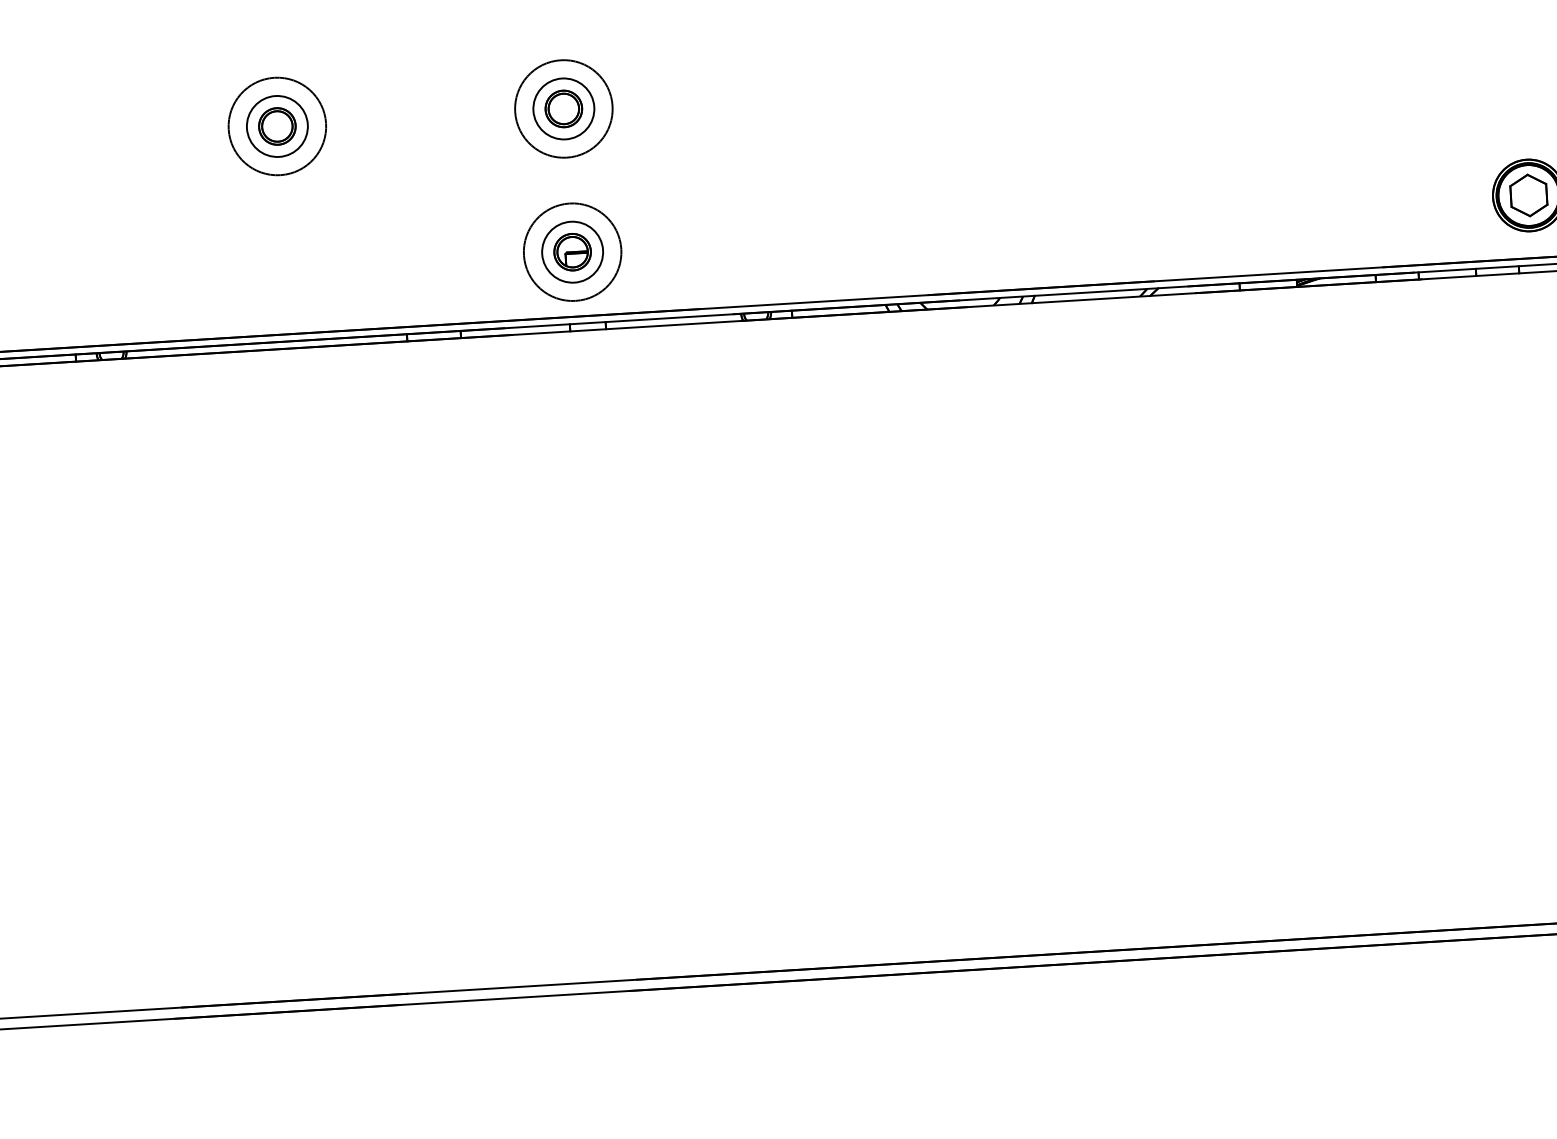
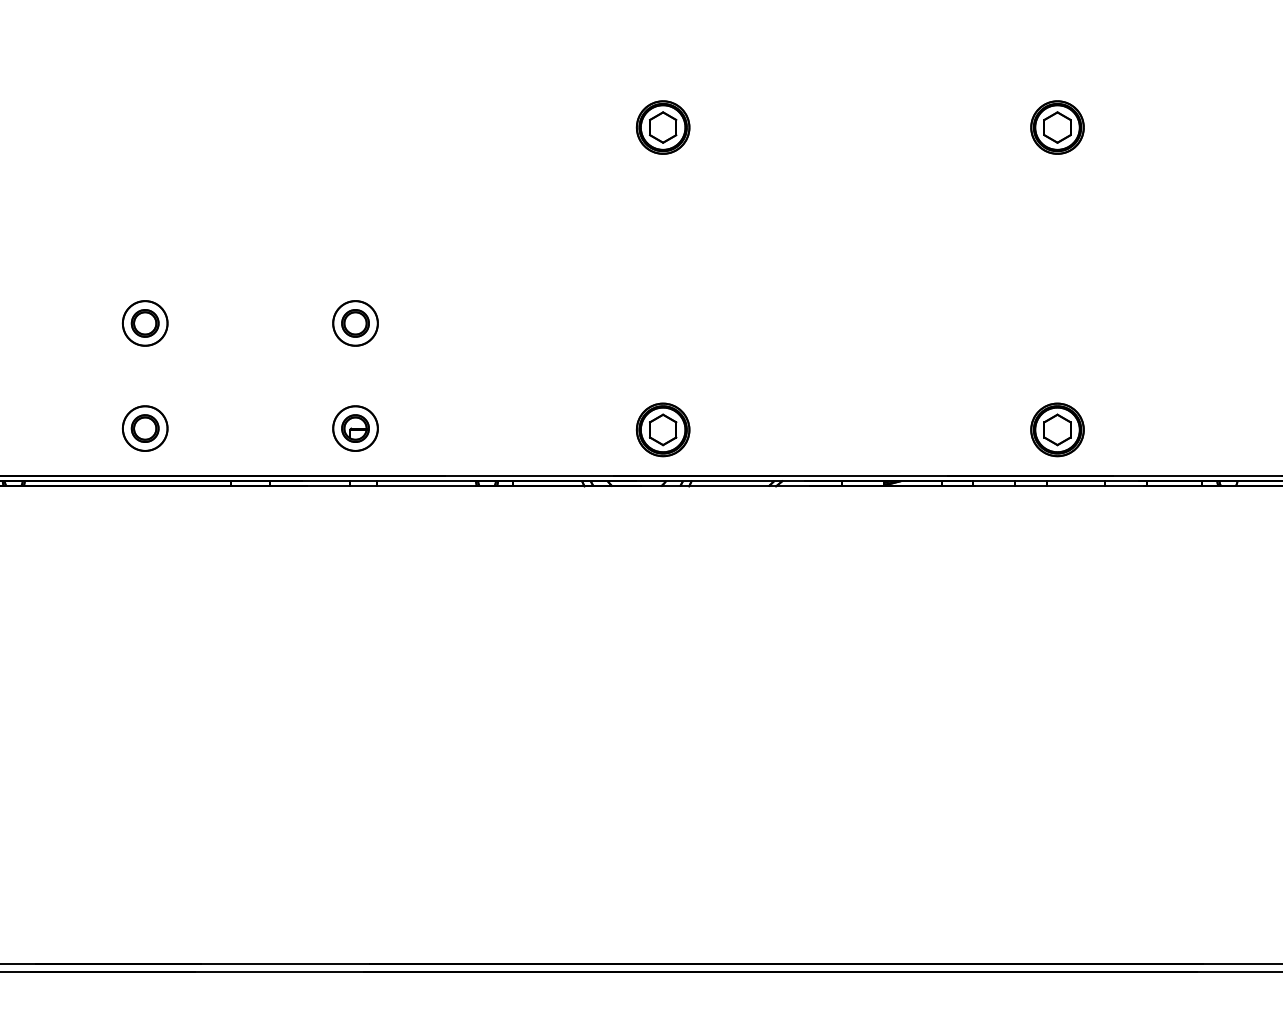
circle: (563, 109) -> (355, 323), size x0.62
circle: (276, 126) -> (144, 323), size x0.62
part: (990, 227) -> (662, 429), added
circle: (572, 252) -> (355, 428), size x0.62
part: (285, 269) -> (144, 428), added

